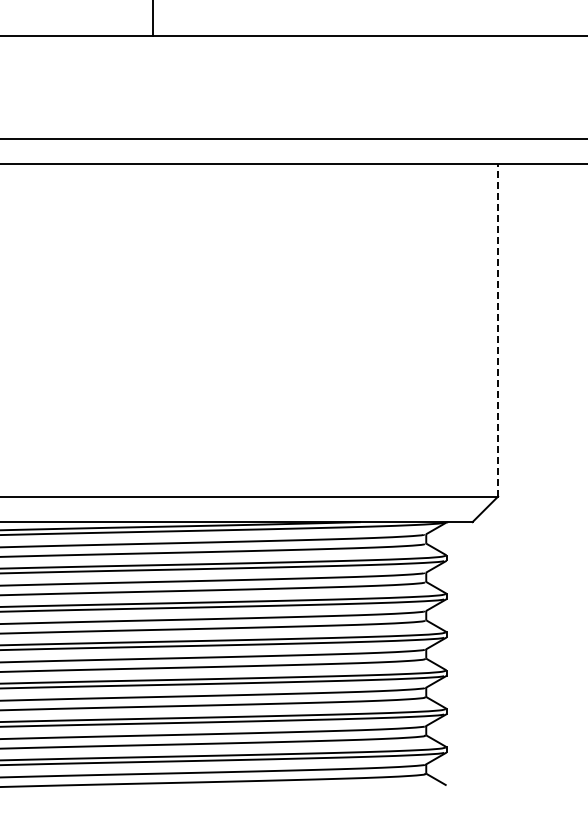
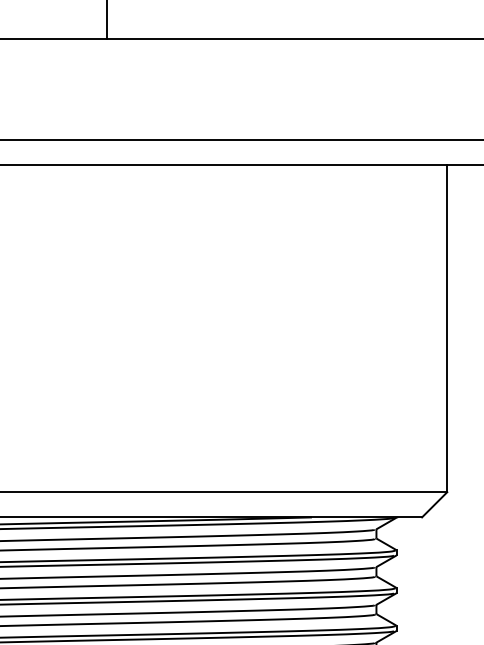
line: (498, 329) -> (447, 327), dashed -> solid

